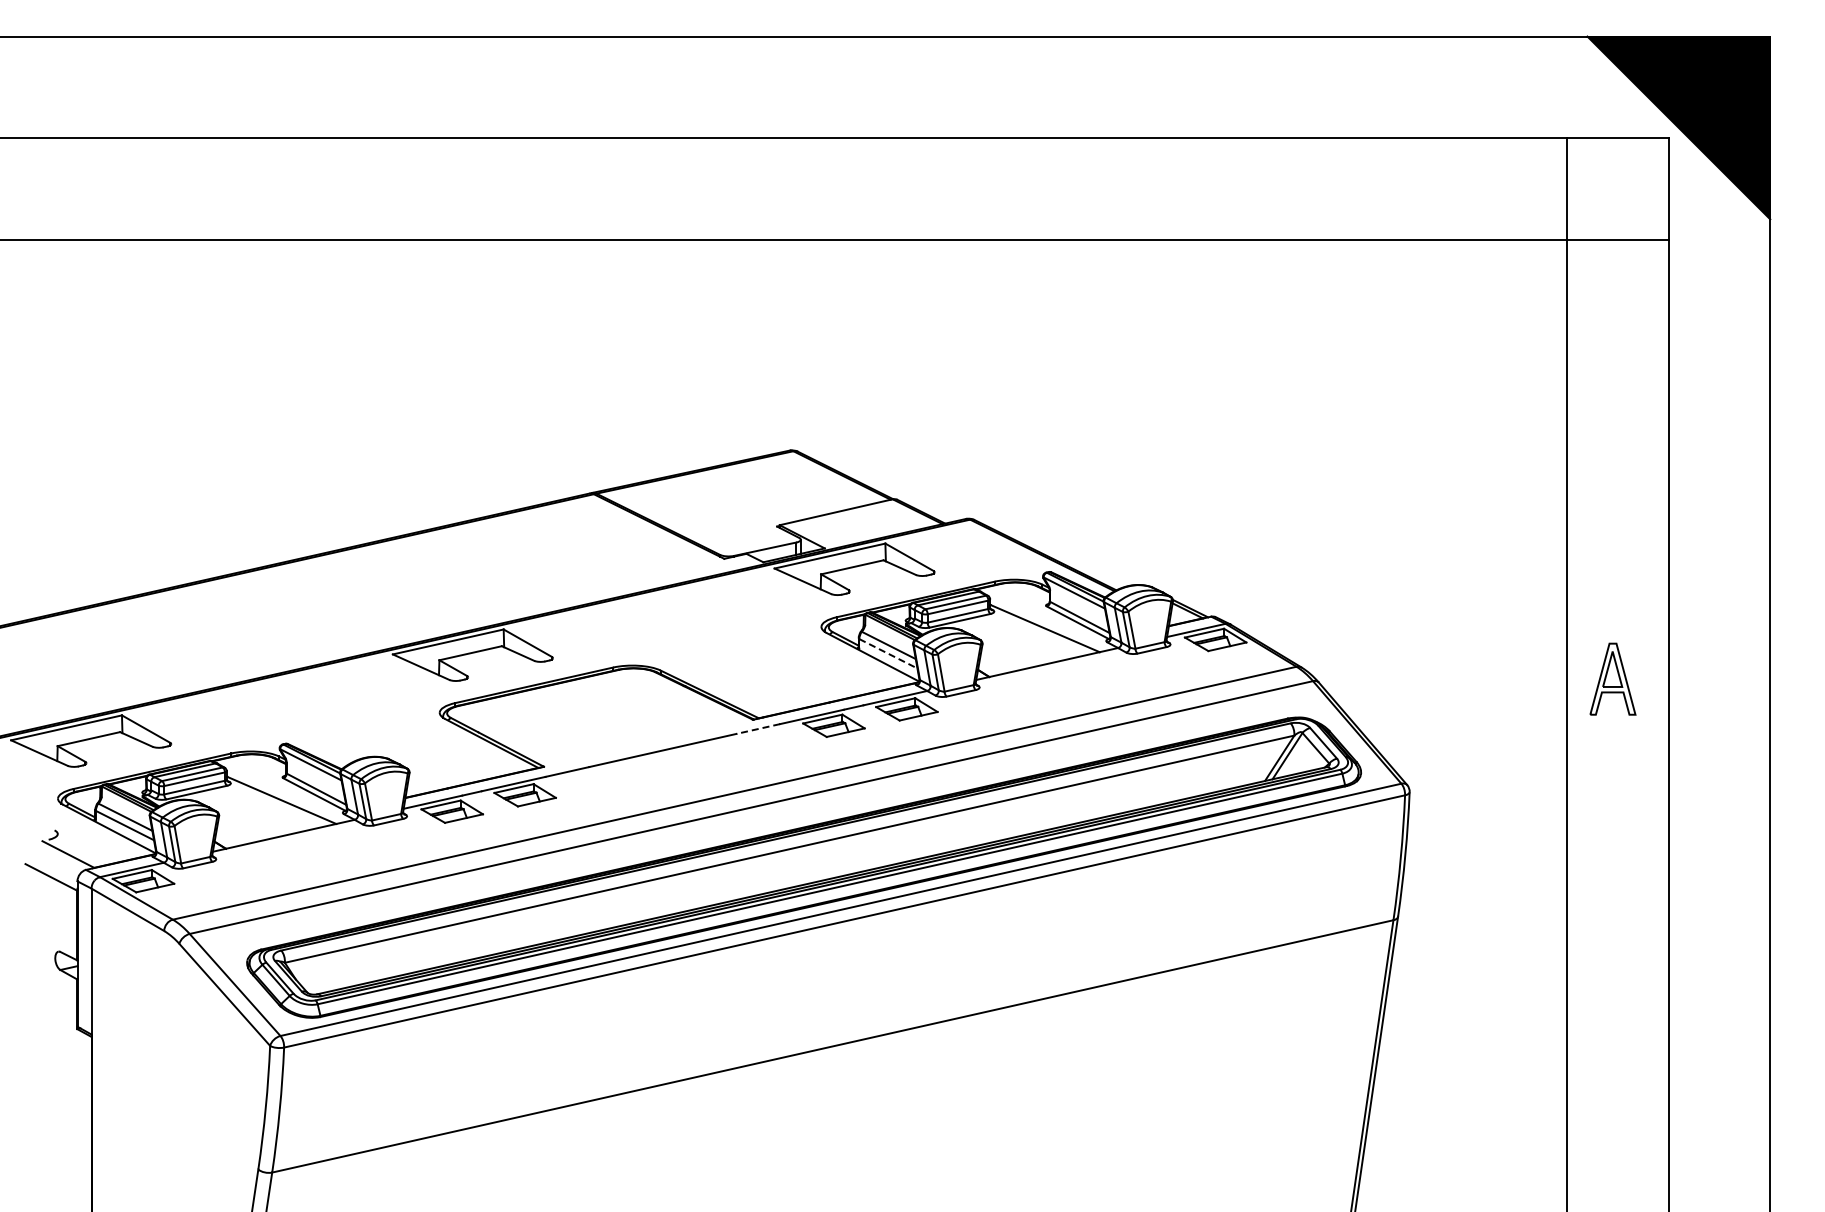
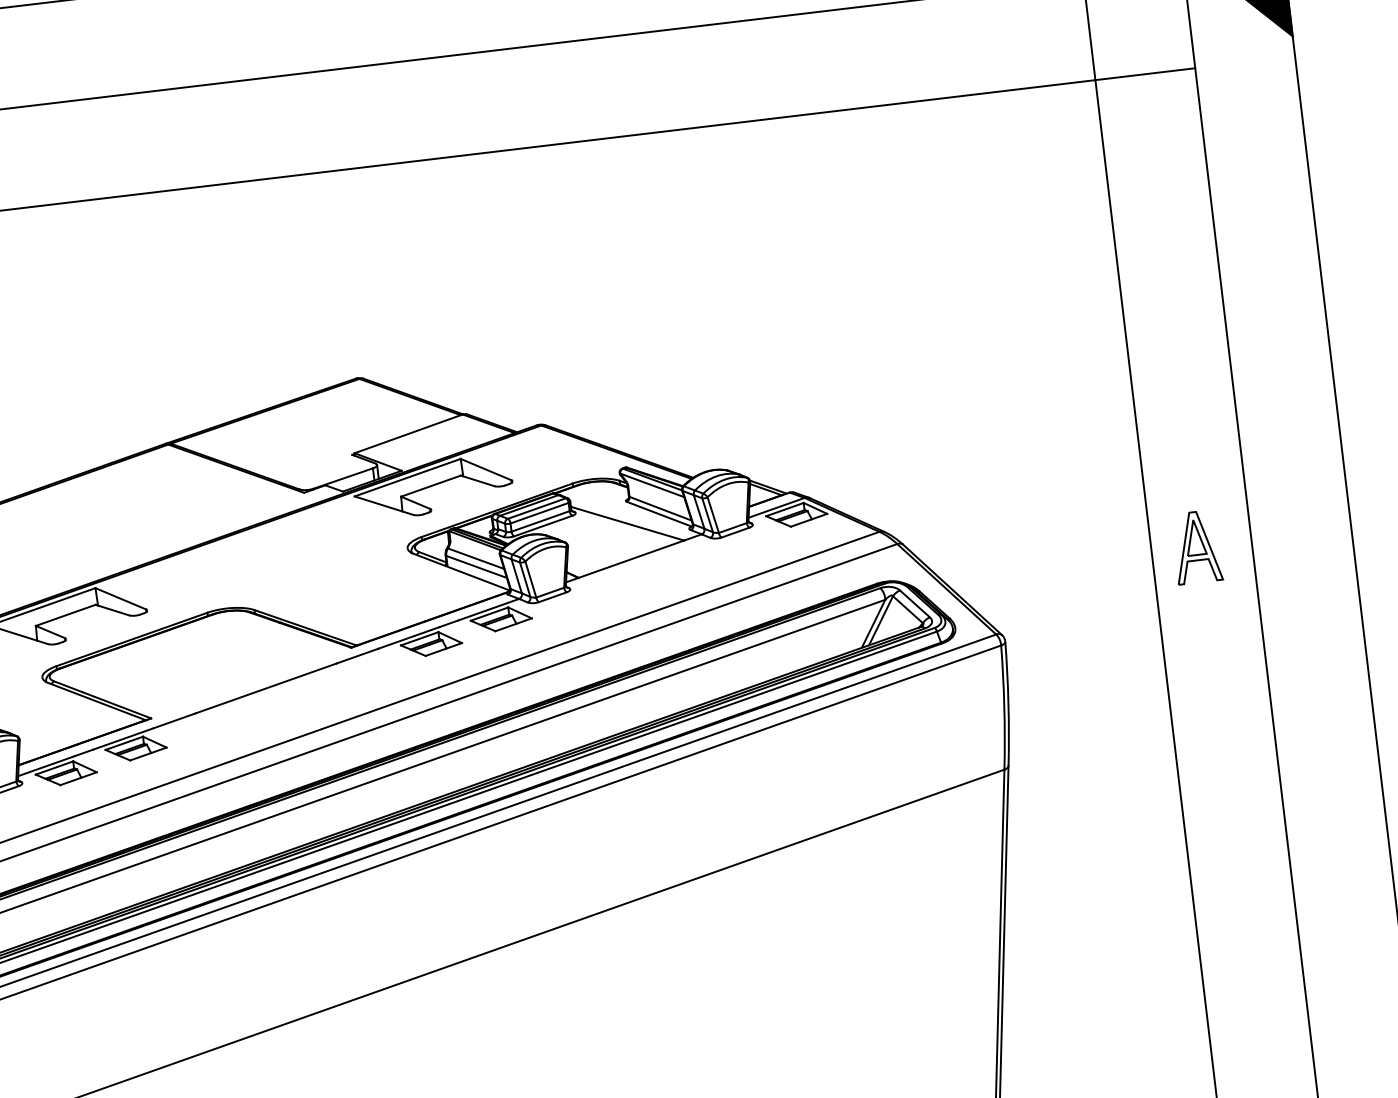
line: (888, 653) -> (476, 566), dashed -> solid
part: (1612, 678) -> (1196, 546), moved
line: (757, 729) -> (356, 656), dashed -> solid

